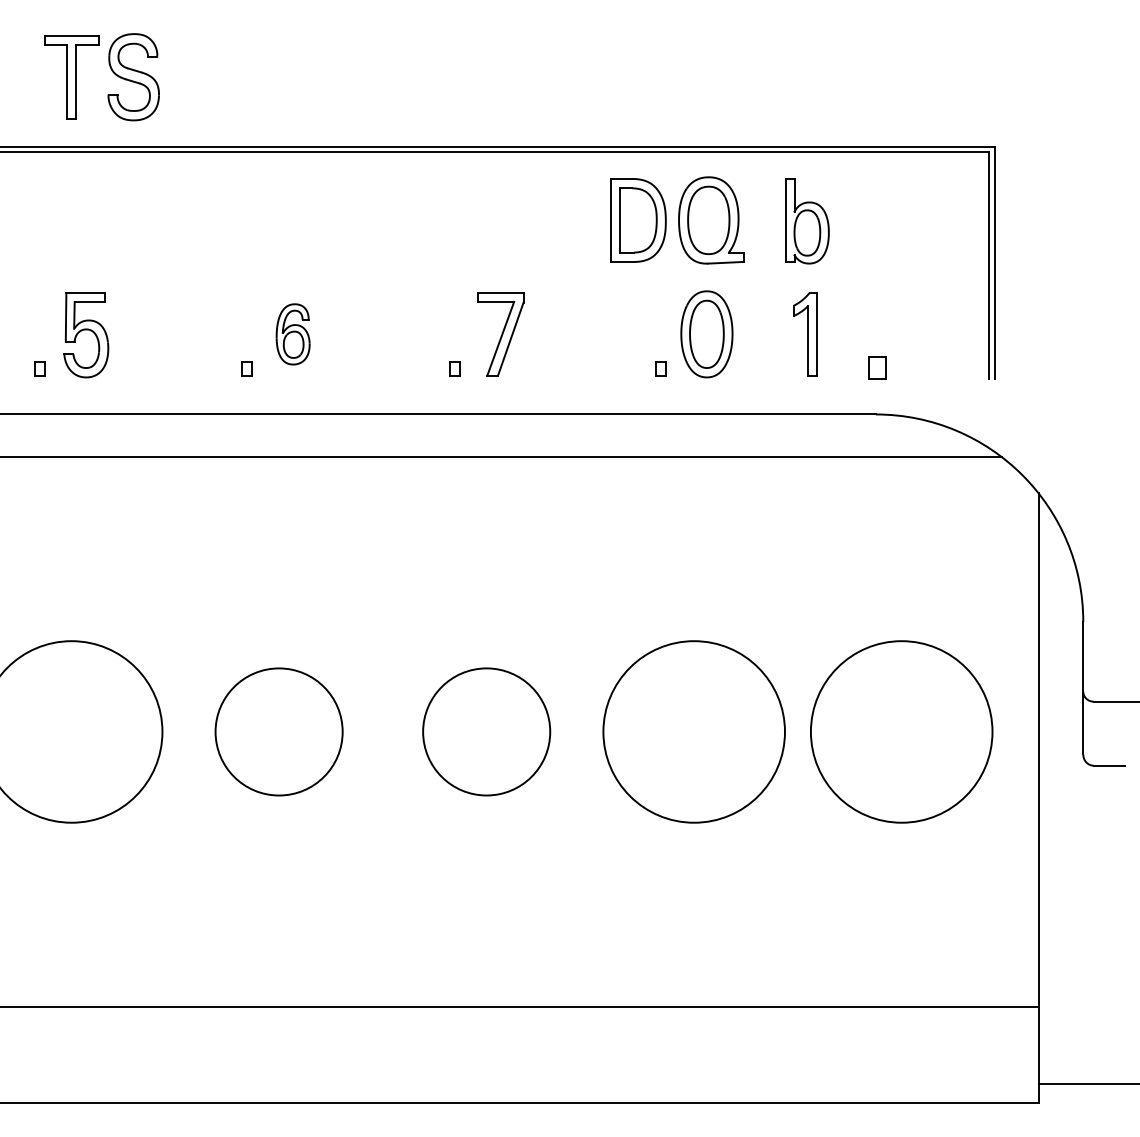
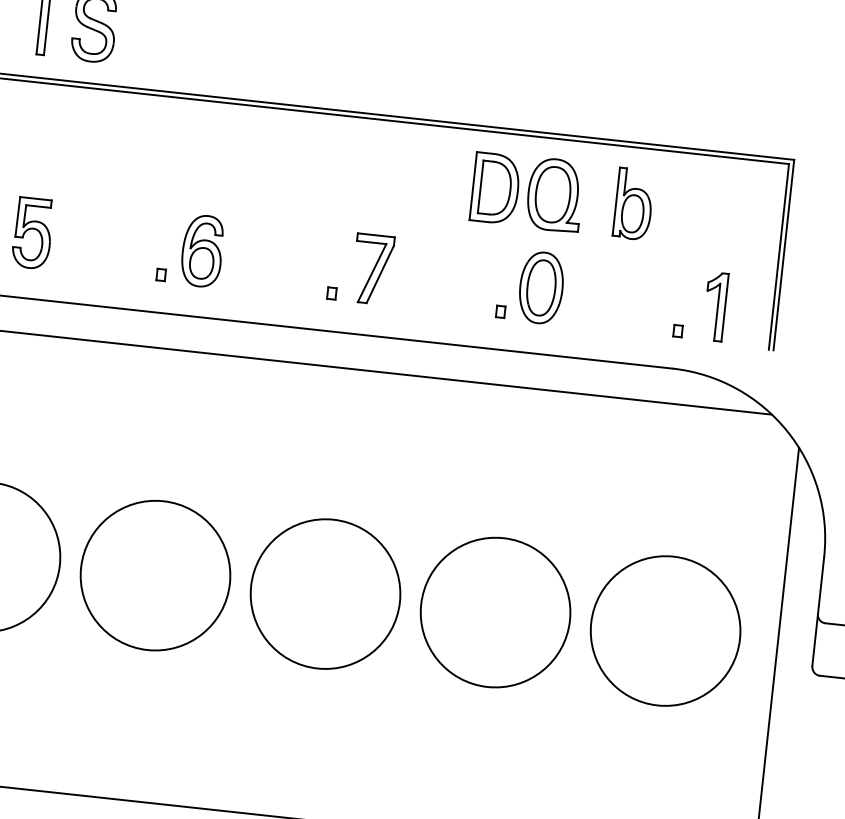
part: (292, 334) -> (201, 251), size x1.43
part: (805, 334) -> (715, 306), moved
part: (877, 368) -> (678, 331), size x0.62
circle: (278, 731) -> (155, 575), size x1.43
circle: (486, 731) -> (325, 593), size x1.43

